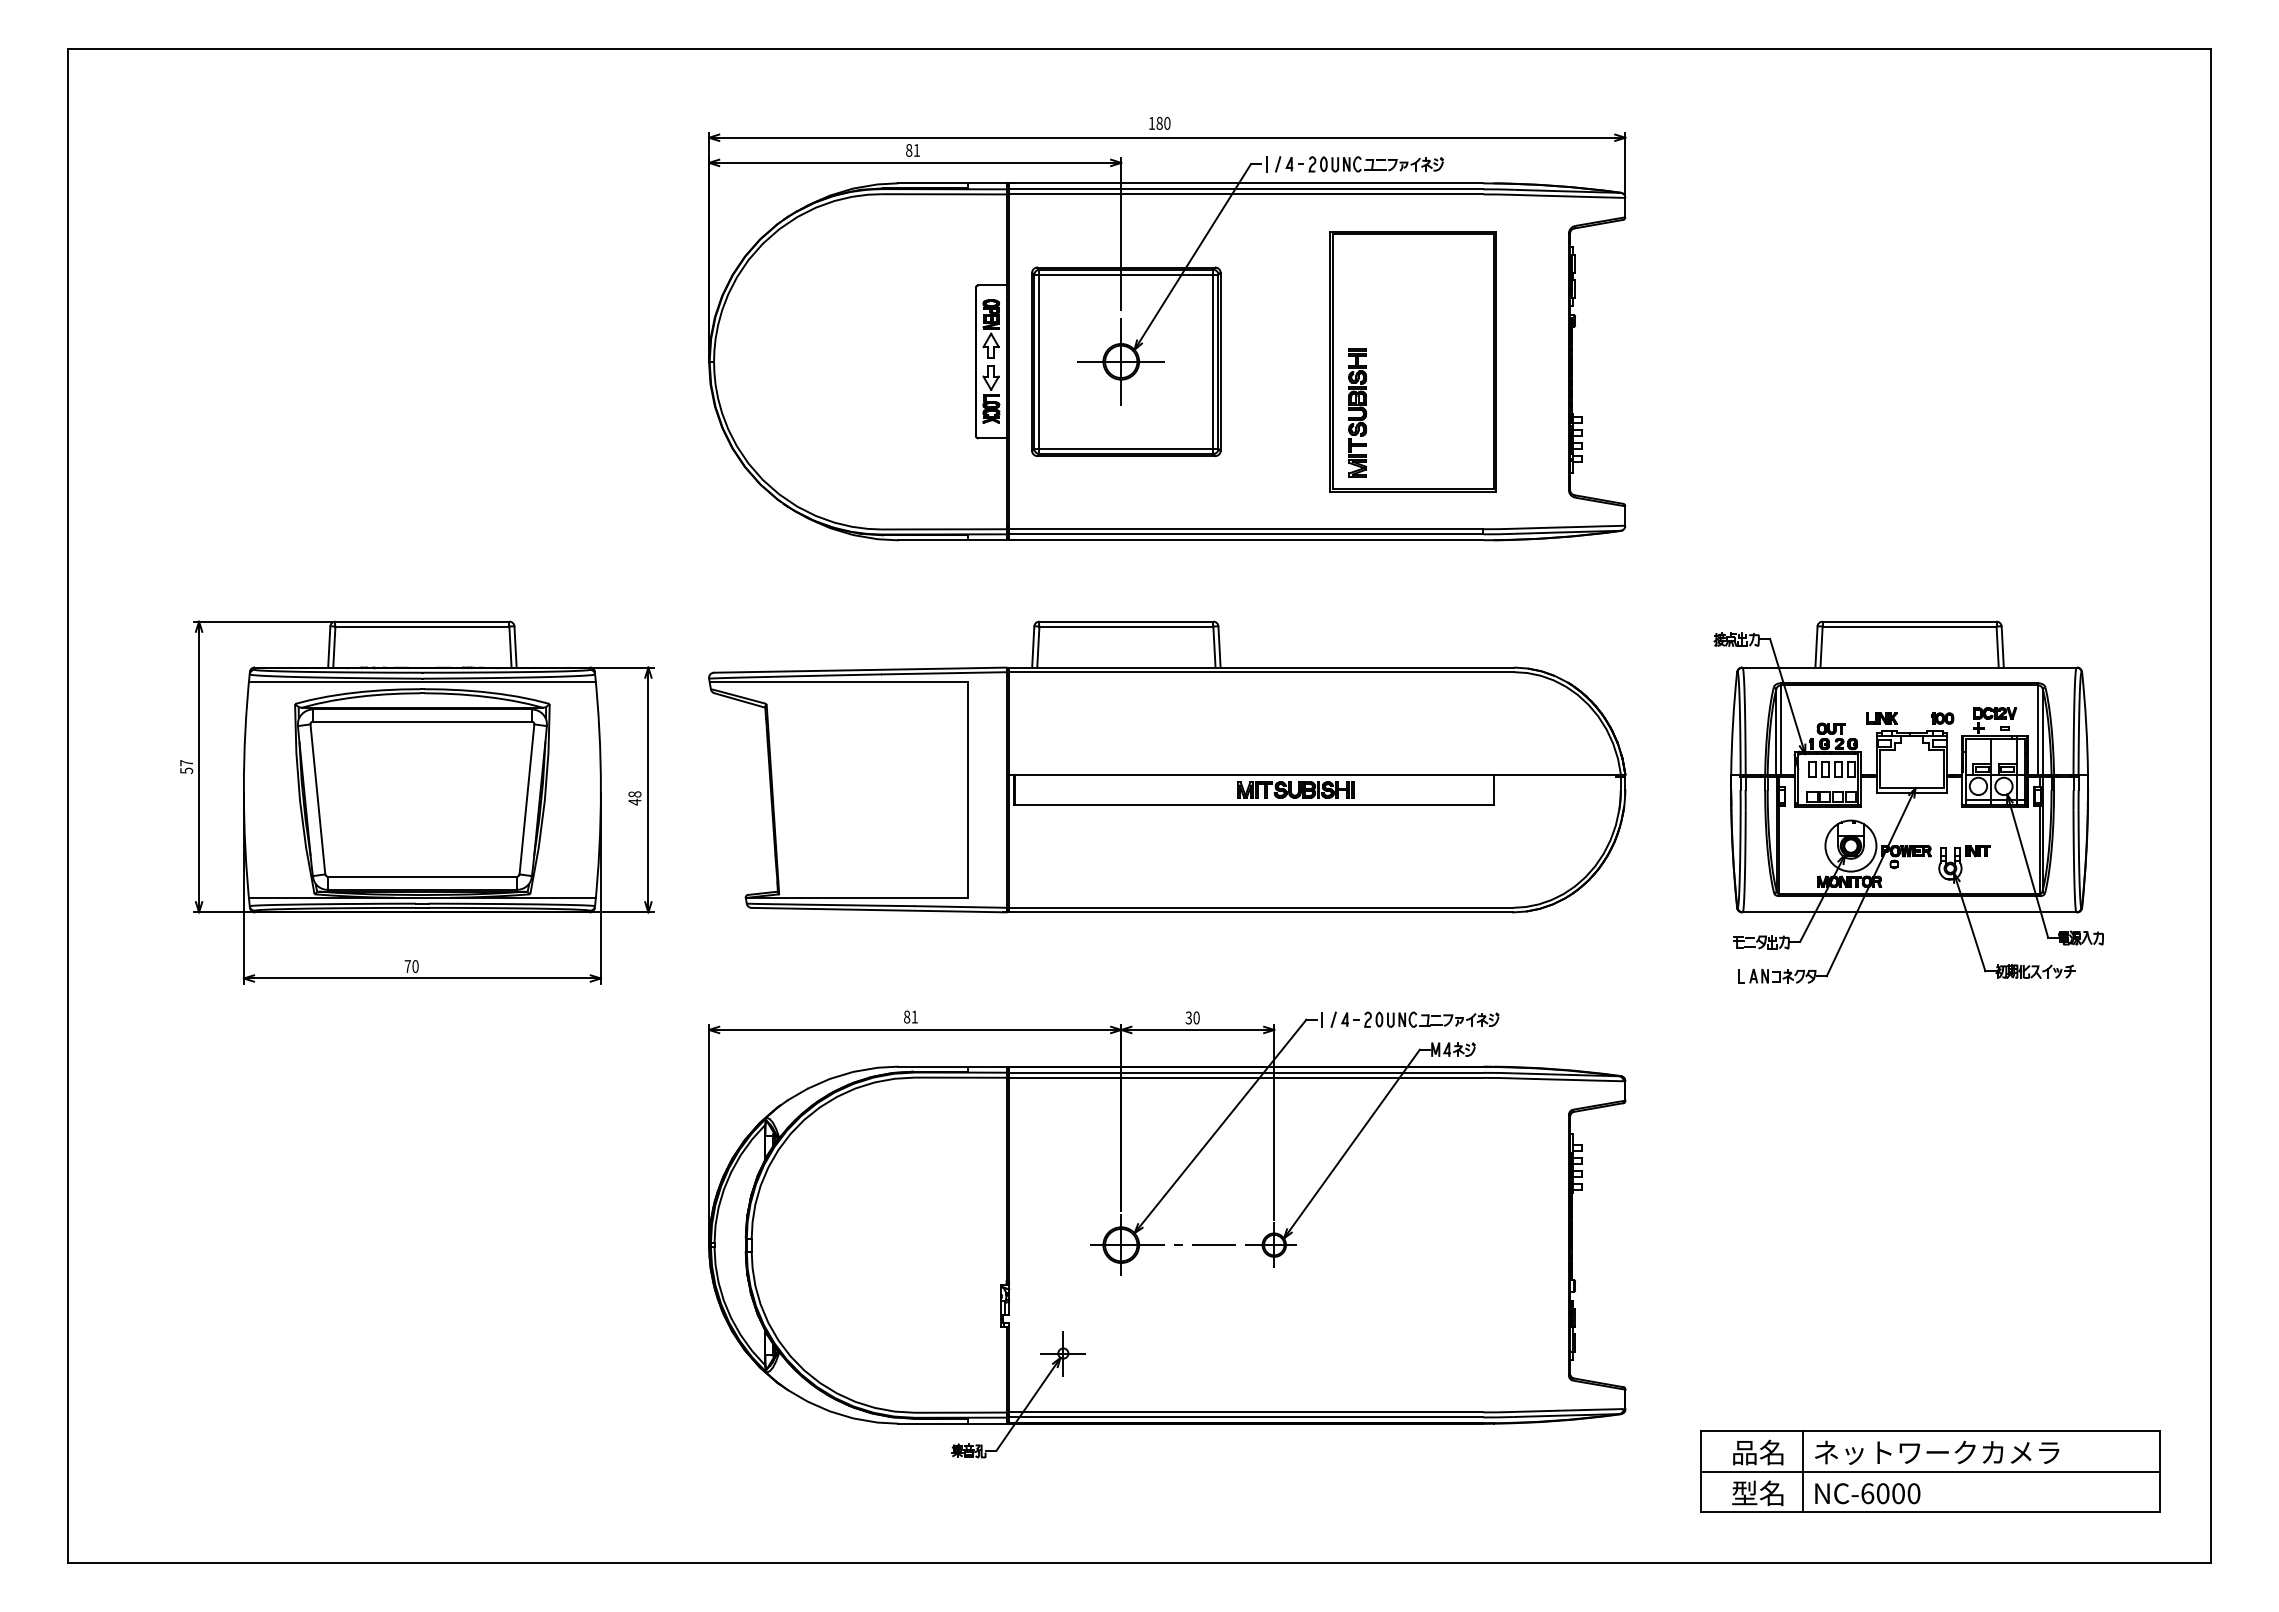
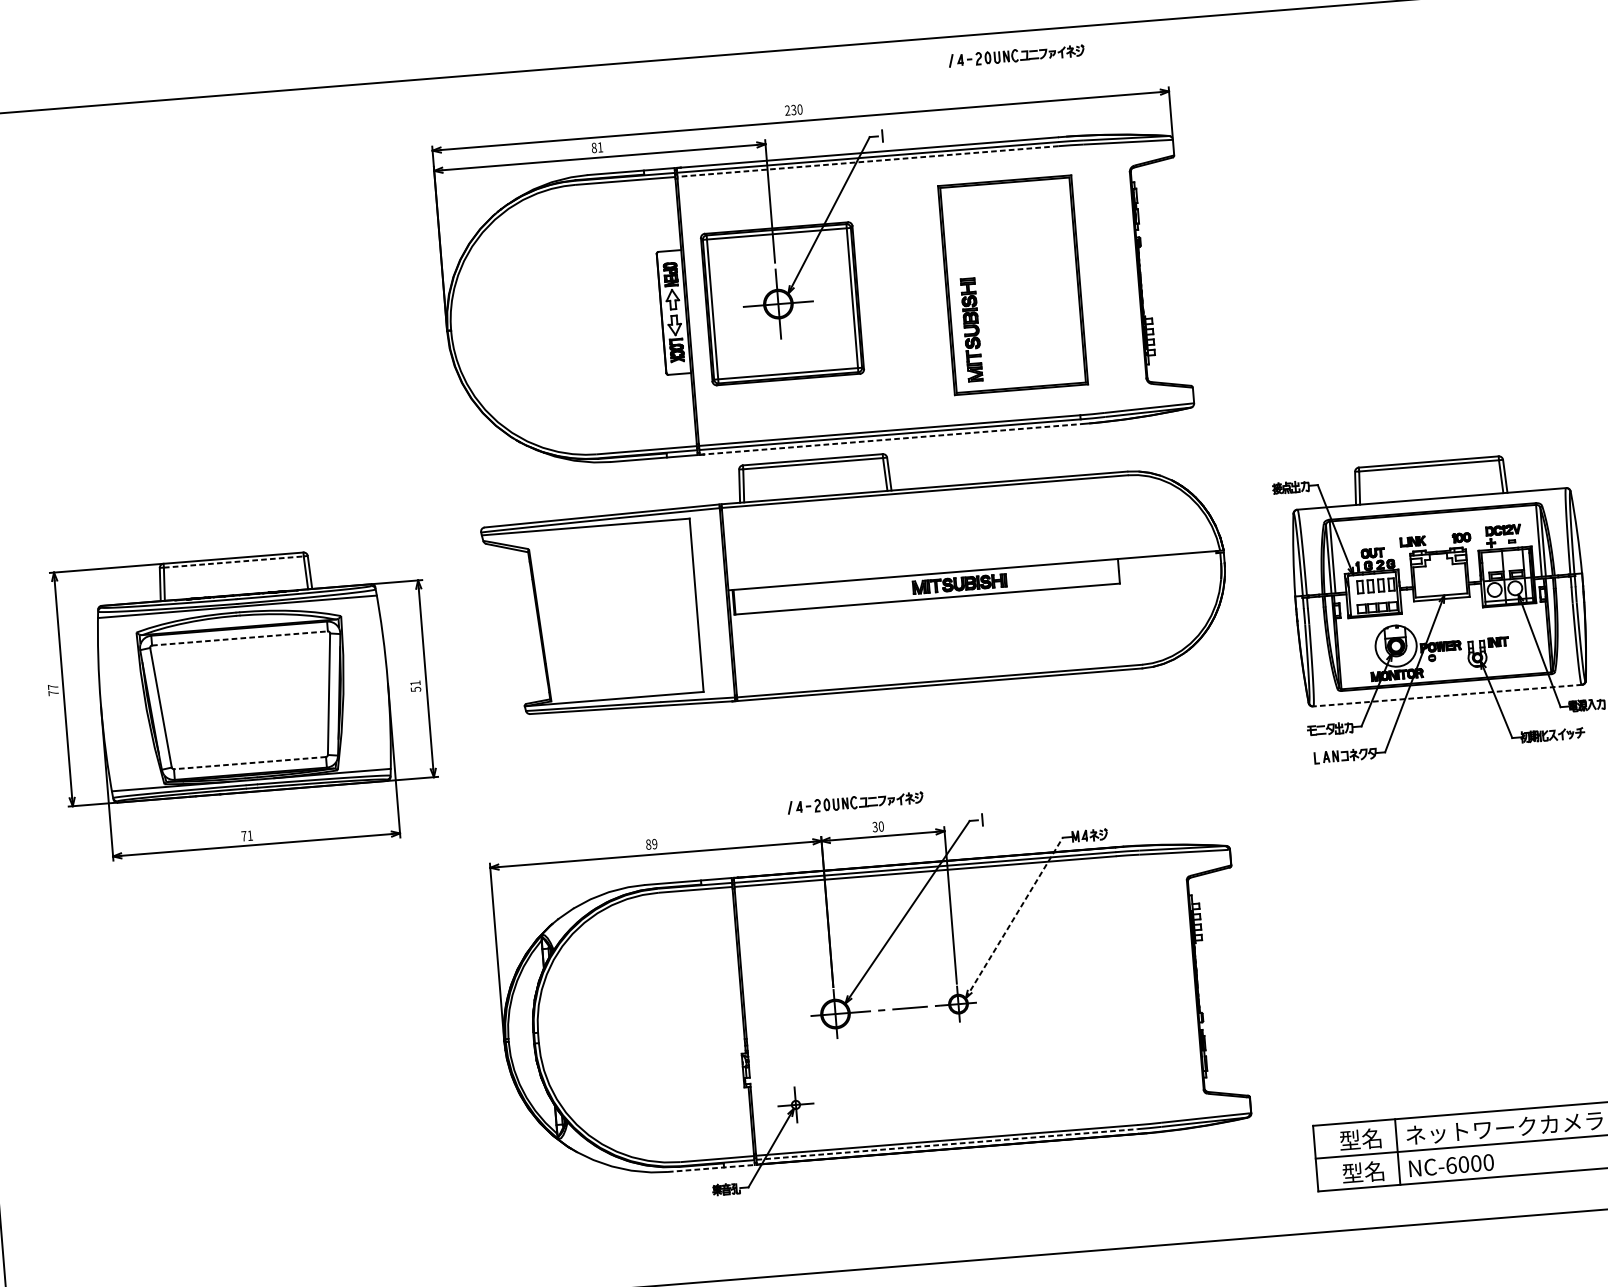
text: (1155, 122) -> (790, 109), 180 -> 230
part: (1359, 164) -> (1016, 55), moved
line: (1245, 194) -> (867, 161), solid -> dashed
line: (1246, 540) -> (890, 439), solid -> dashed
line: (422, 626) -> (233, 562), solid -> dashed
line: (422, 721) -> (240, 638), solid -> dashed
part: (1167, 766) -> (855, 573), moved
text: (186, 770) -> (53, 693), 57 -> 77
text: (634, 798) -> (415, 686), 48 -> 51
line: (422, 876) -> (250, 762), solid -> dashed
line: (1909, 912) -> (1447, 695), solid -> dashed
text: (415, 966) -> (250, 835), 70 -> 71
text: (914, 1016) -> (654, 843), 81 -> 89
part: (1414, 1019) -> (855, 802), moved
line: (1352, 1143) -> (1014, 917), solid -> dashed
line: (1246, 1417) -> (947, 1144), solid -> dashed
line: (952, 1423) -> (711, 1168), solid -> dashed
text: (1744, 1452) -> (1349, 1140), 品名 -> 型名

